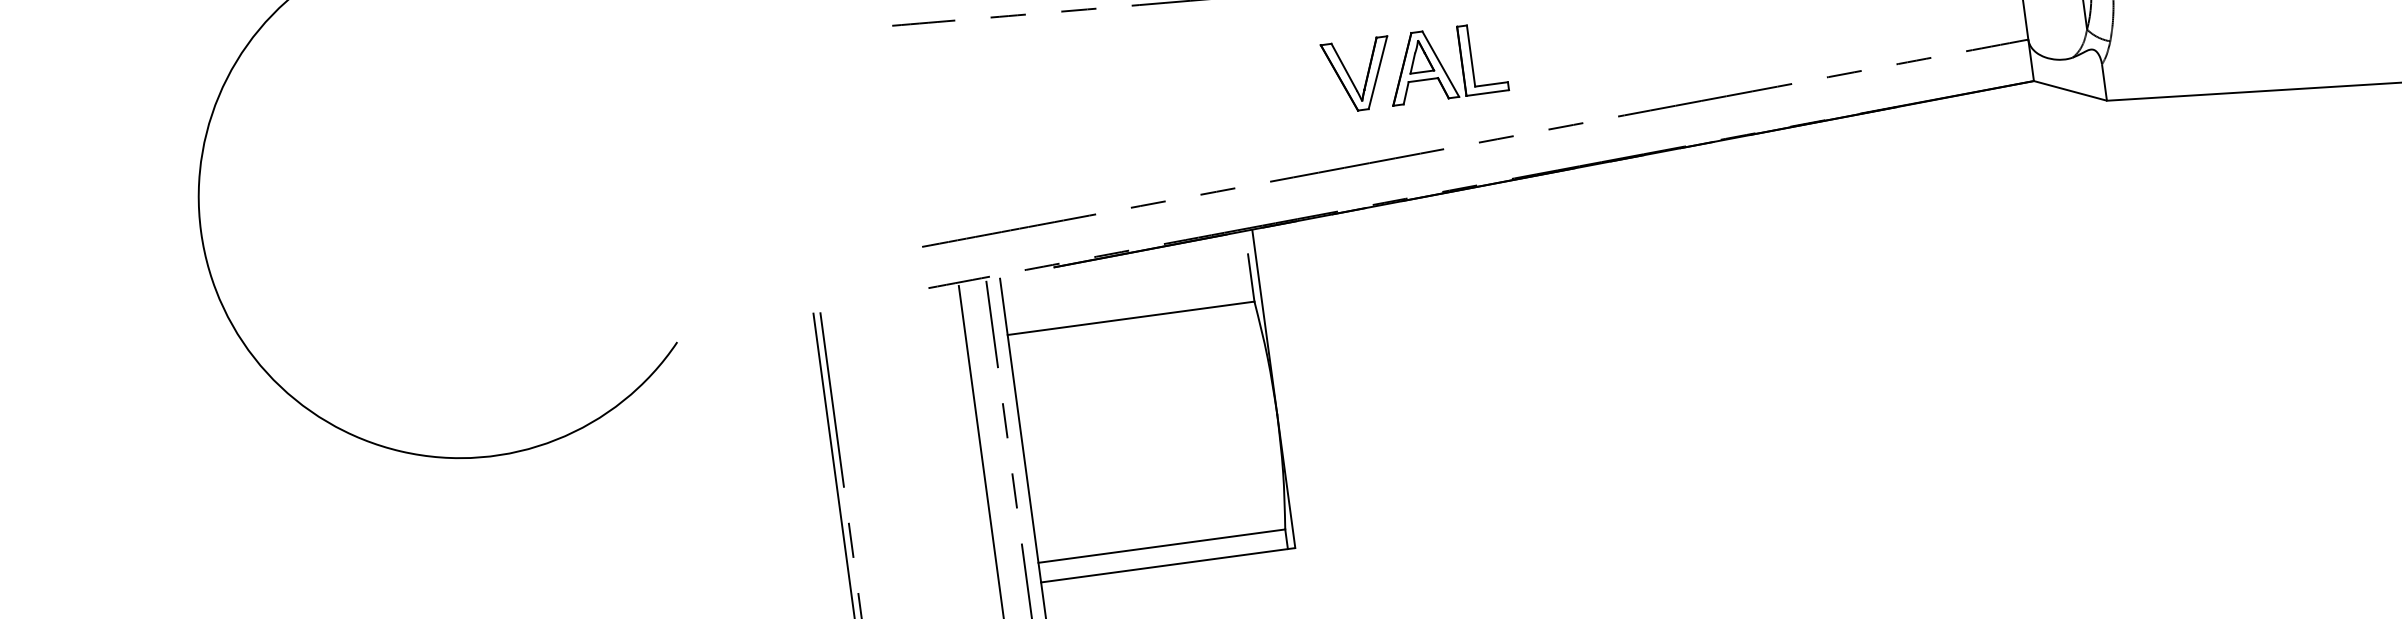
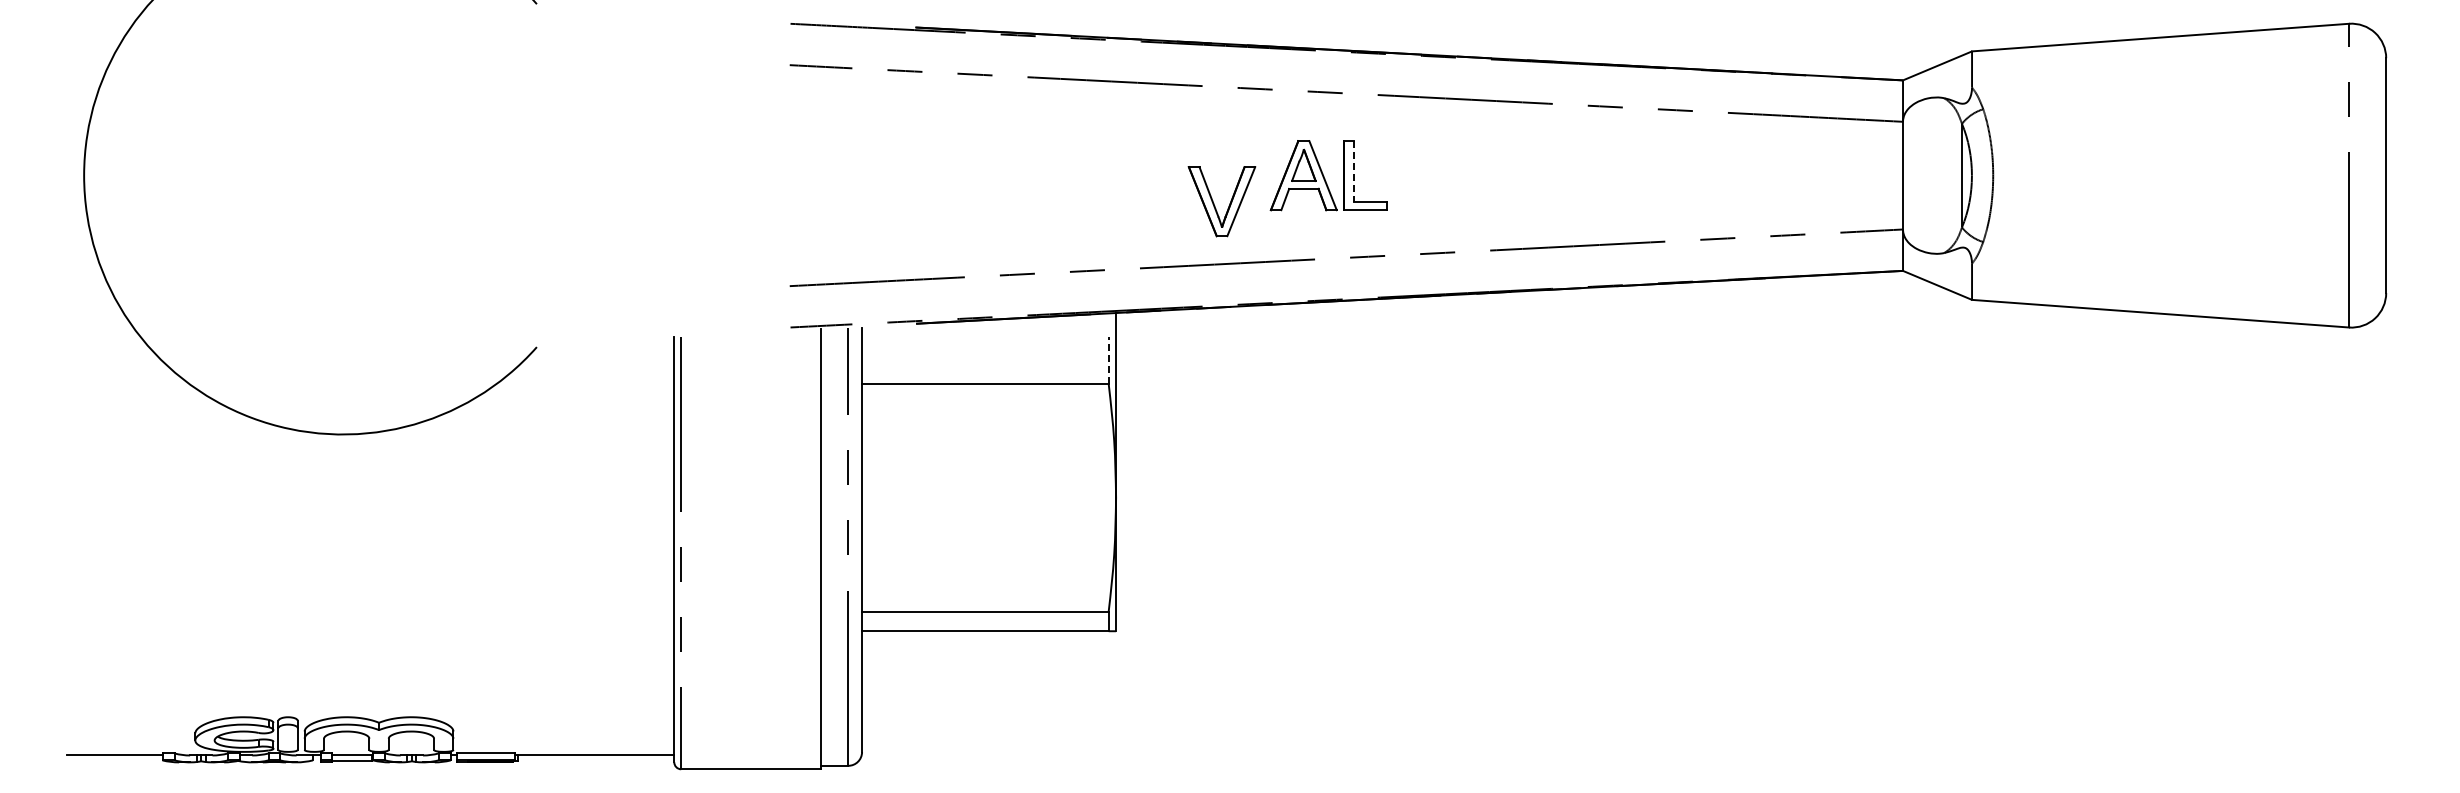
line: (1470, 55) -> (1353, 171), solid -> dashed
part: (1352, 80) -> (1215, 205), moved
line: (1251, 278) -> (1108, 360), solid -> dashed

